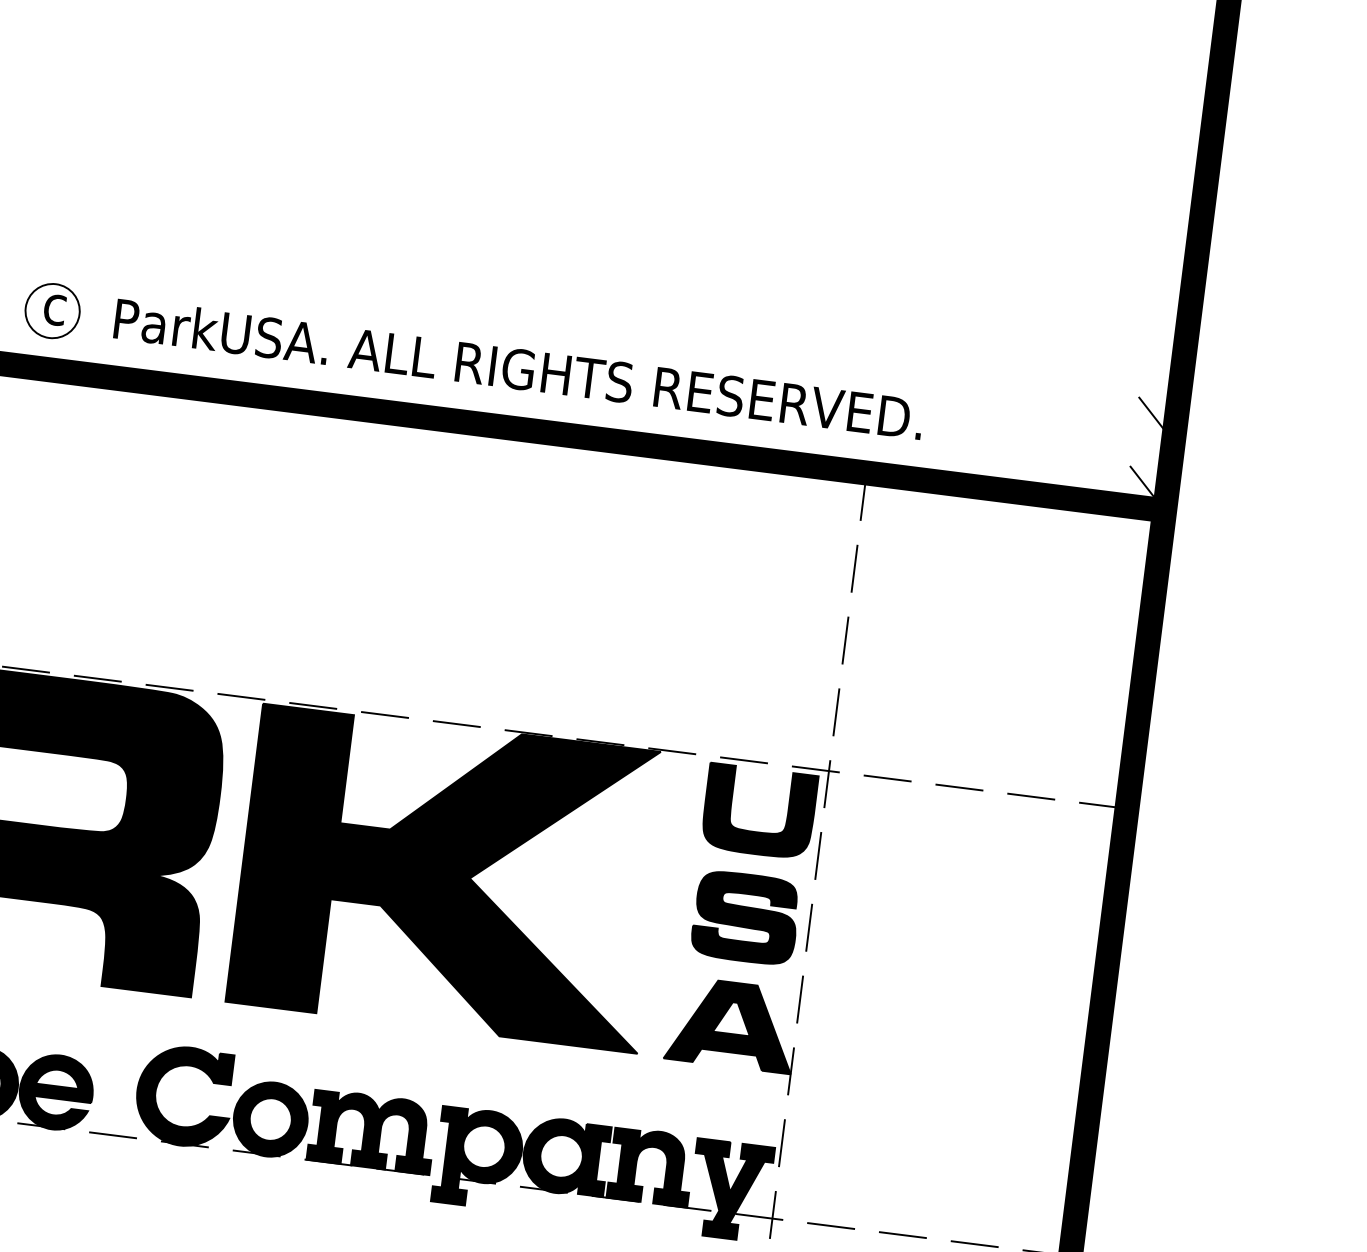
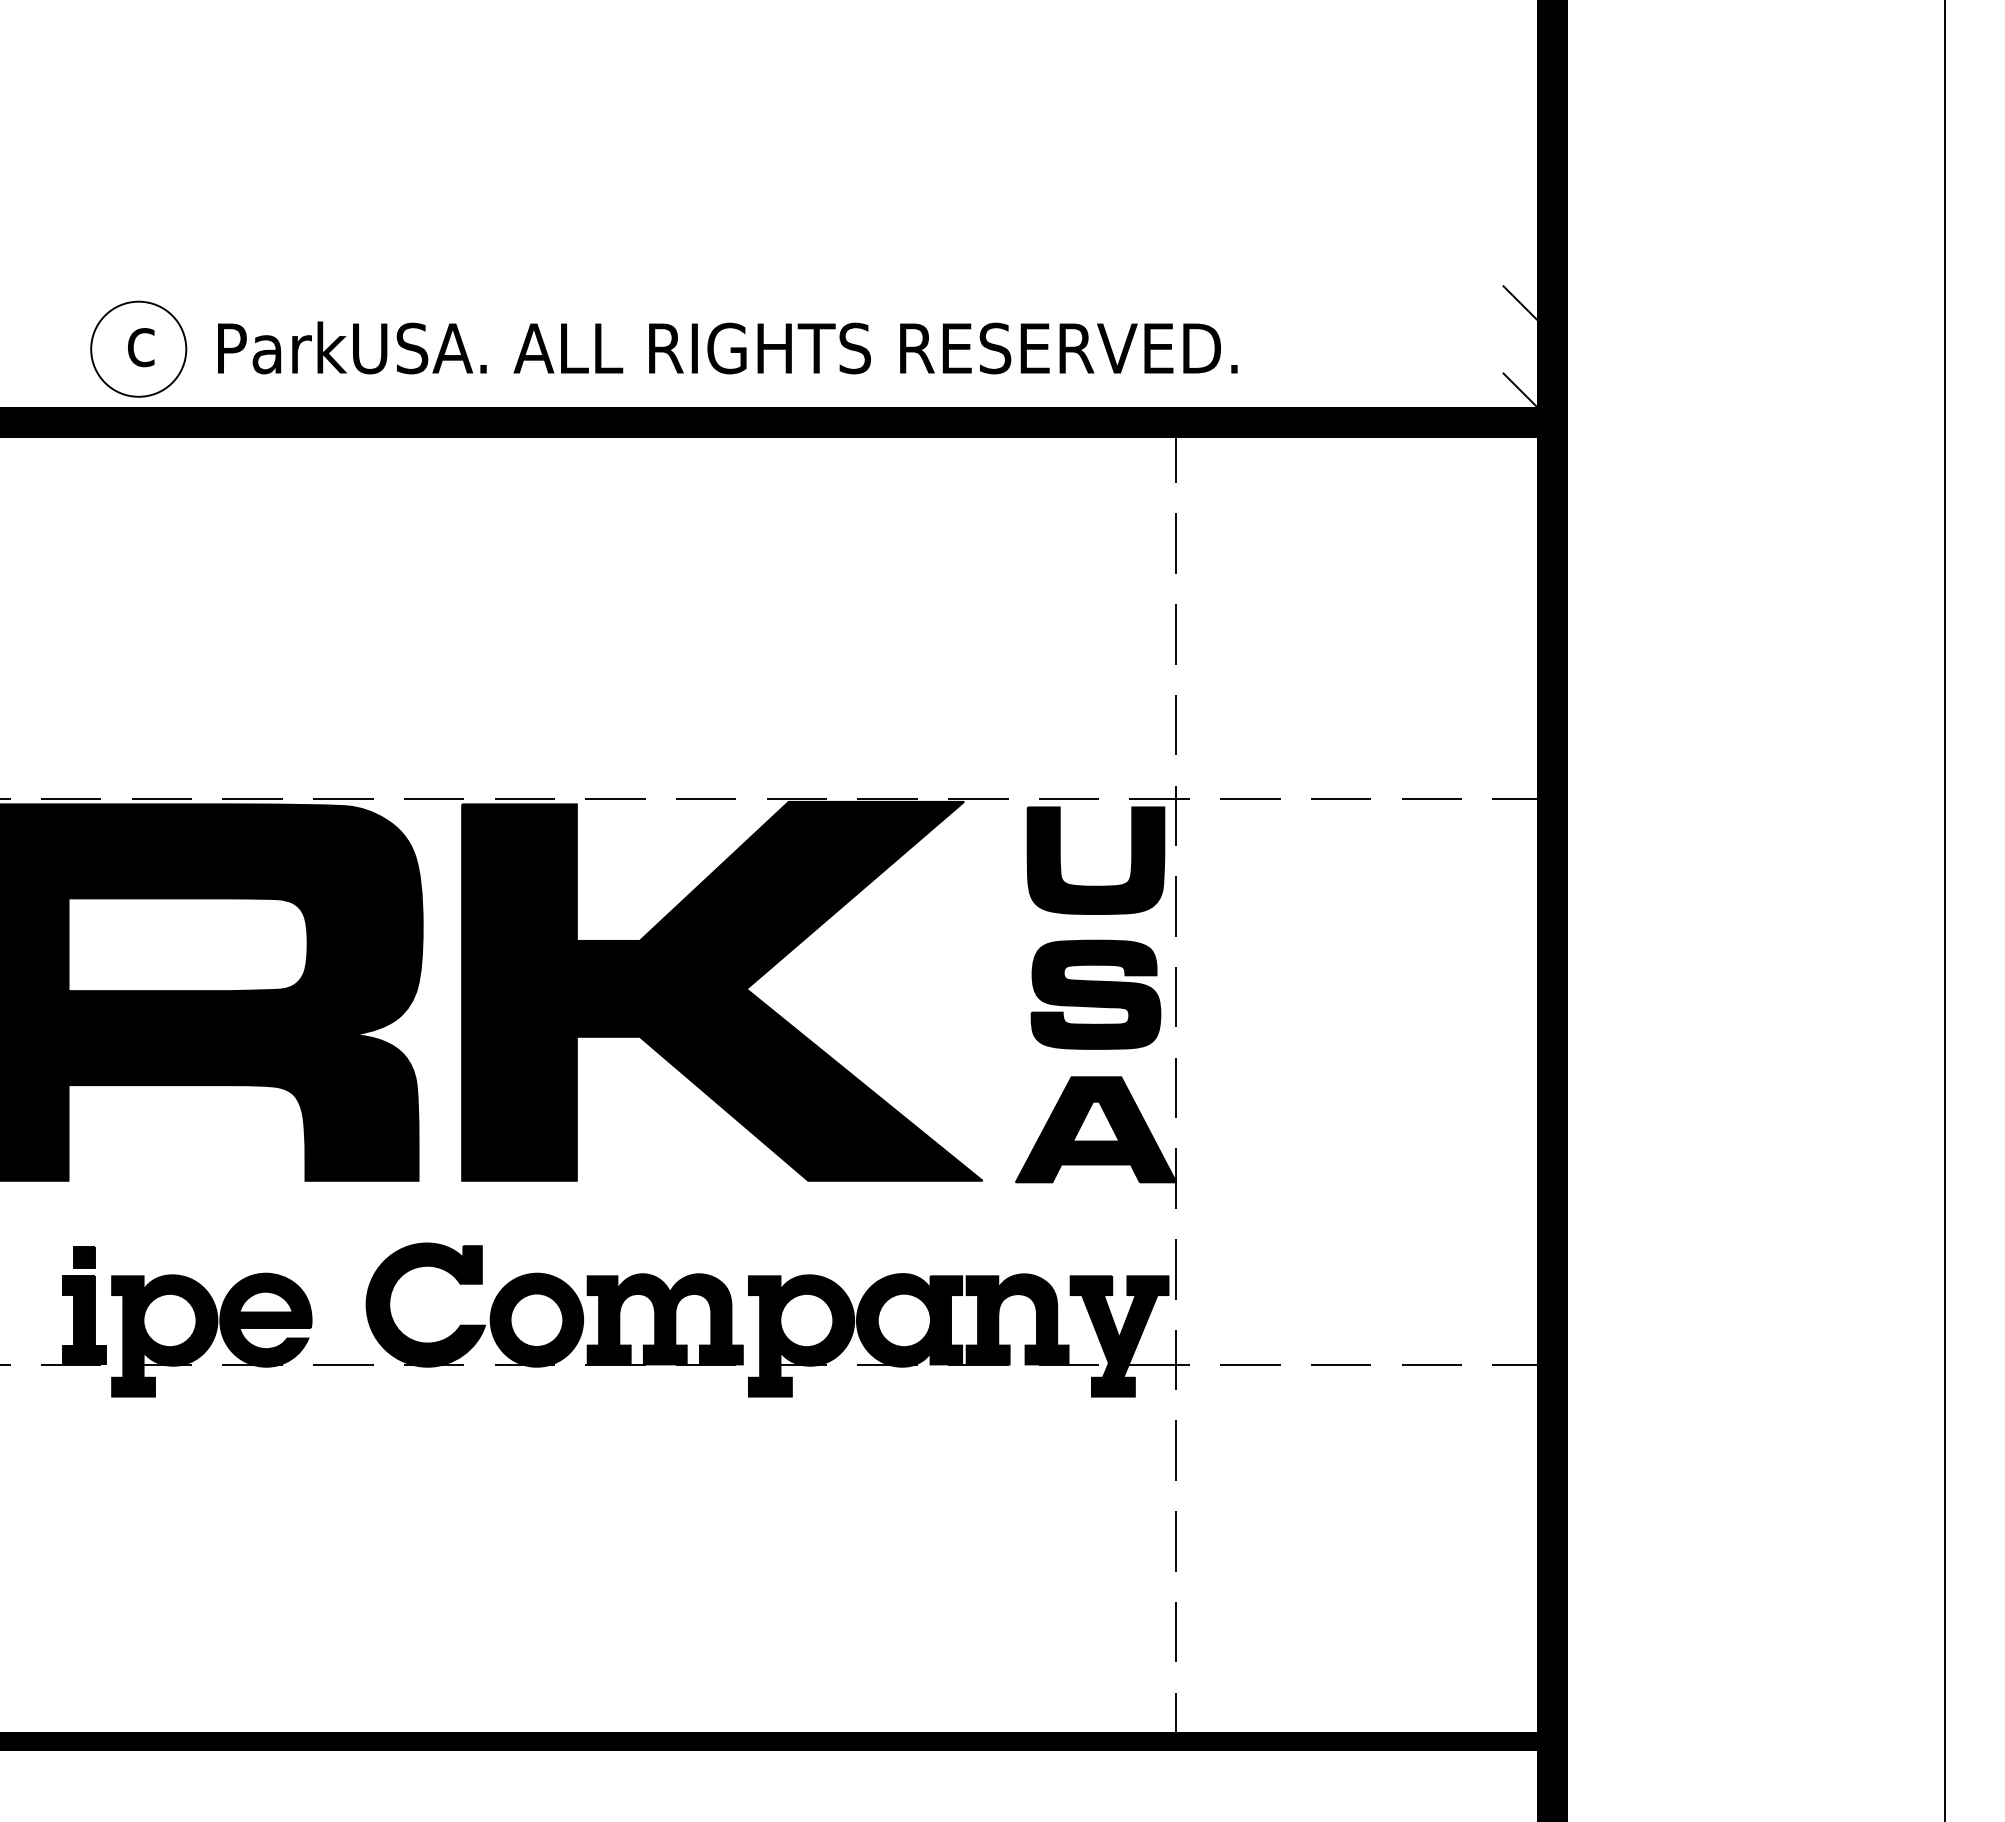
circle: (52, 311) -> (138, 349), size x1.4

